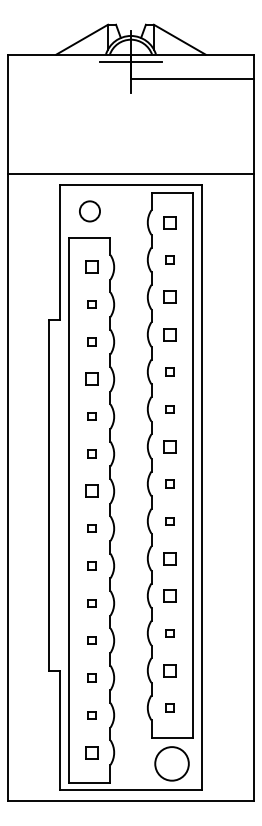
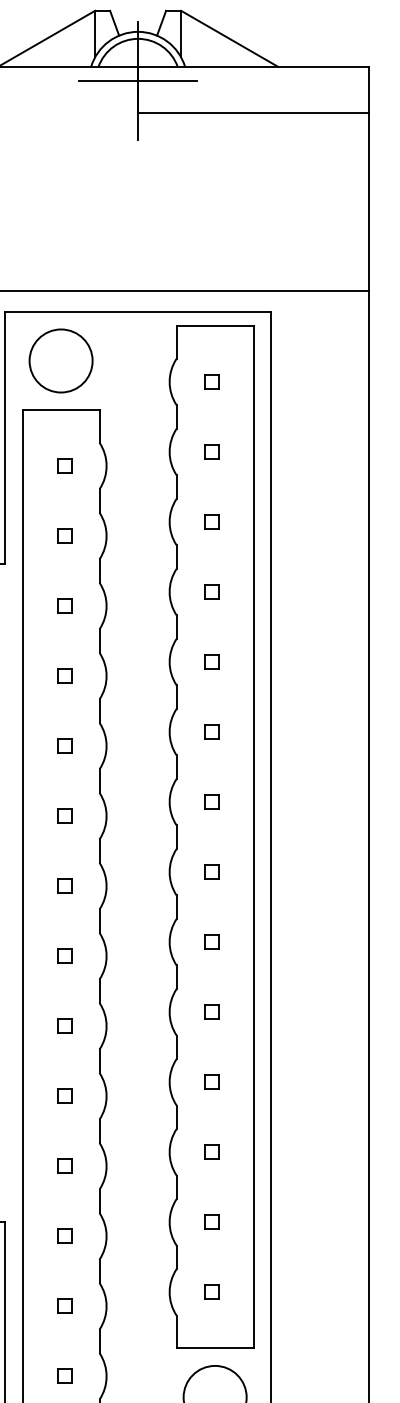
circle: (89, 211) -> (60, 361), size x1.67
part: (169, 222) -> (210, 381), size x0.62
part: (91, 267) -> (64, 466), size x0.62
part: (169, 297) -> (210, 522), size x0.62
part: (169, 334) -> (210, 591), size x0.62
part: (91, 379) -> (64, 676), size x0.62
part: (169, 446) -> (210, 801), size x0.62
part: (91, 491) -> (64, 886), size x0.62
part: (169, 558) -> (210, 1012), size x0.62
part: (169, 595) -> (210, 1081), size x0.62
part: (169, 670) -> (210, 1222), size x0.62
part: (91, 752) -> (64, 1376), size x0.62

